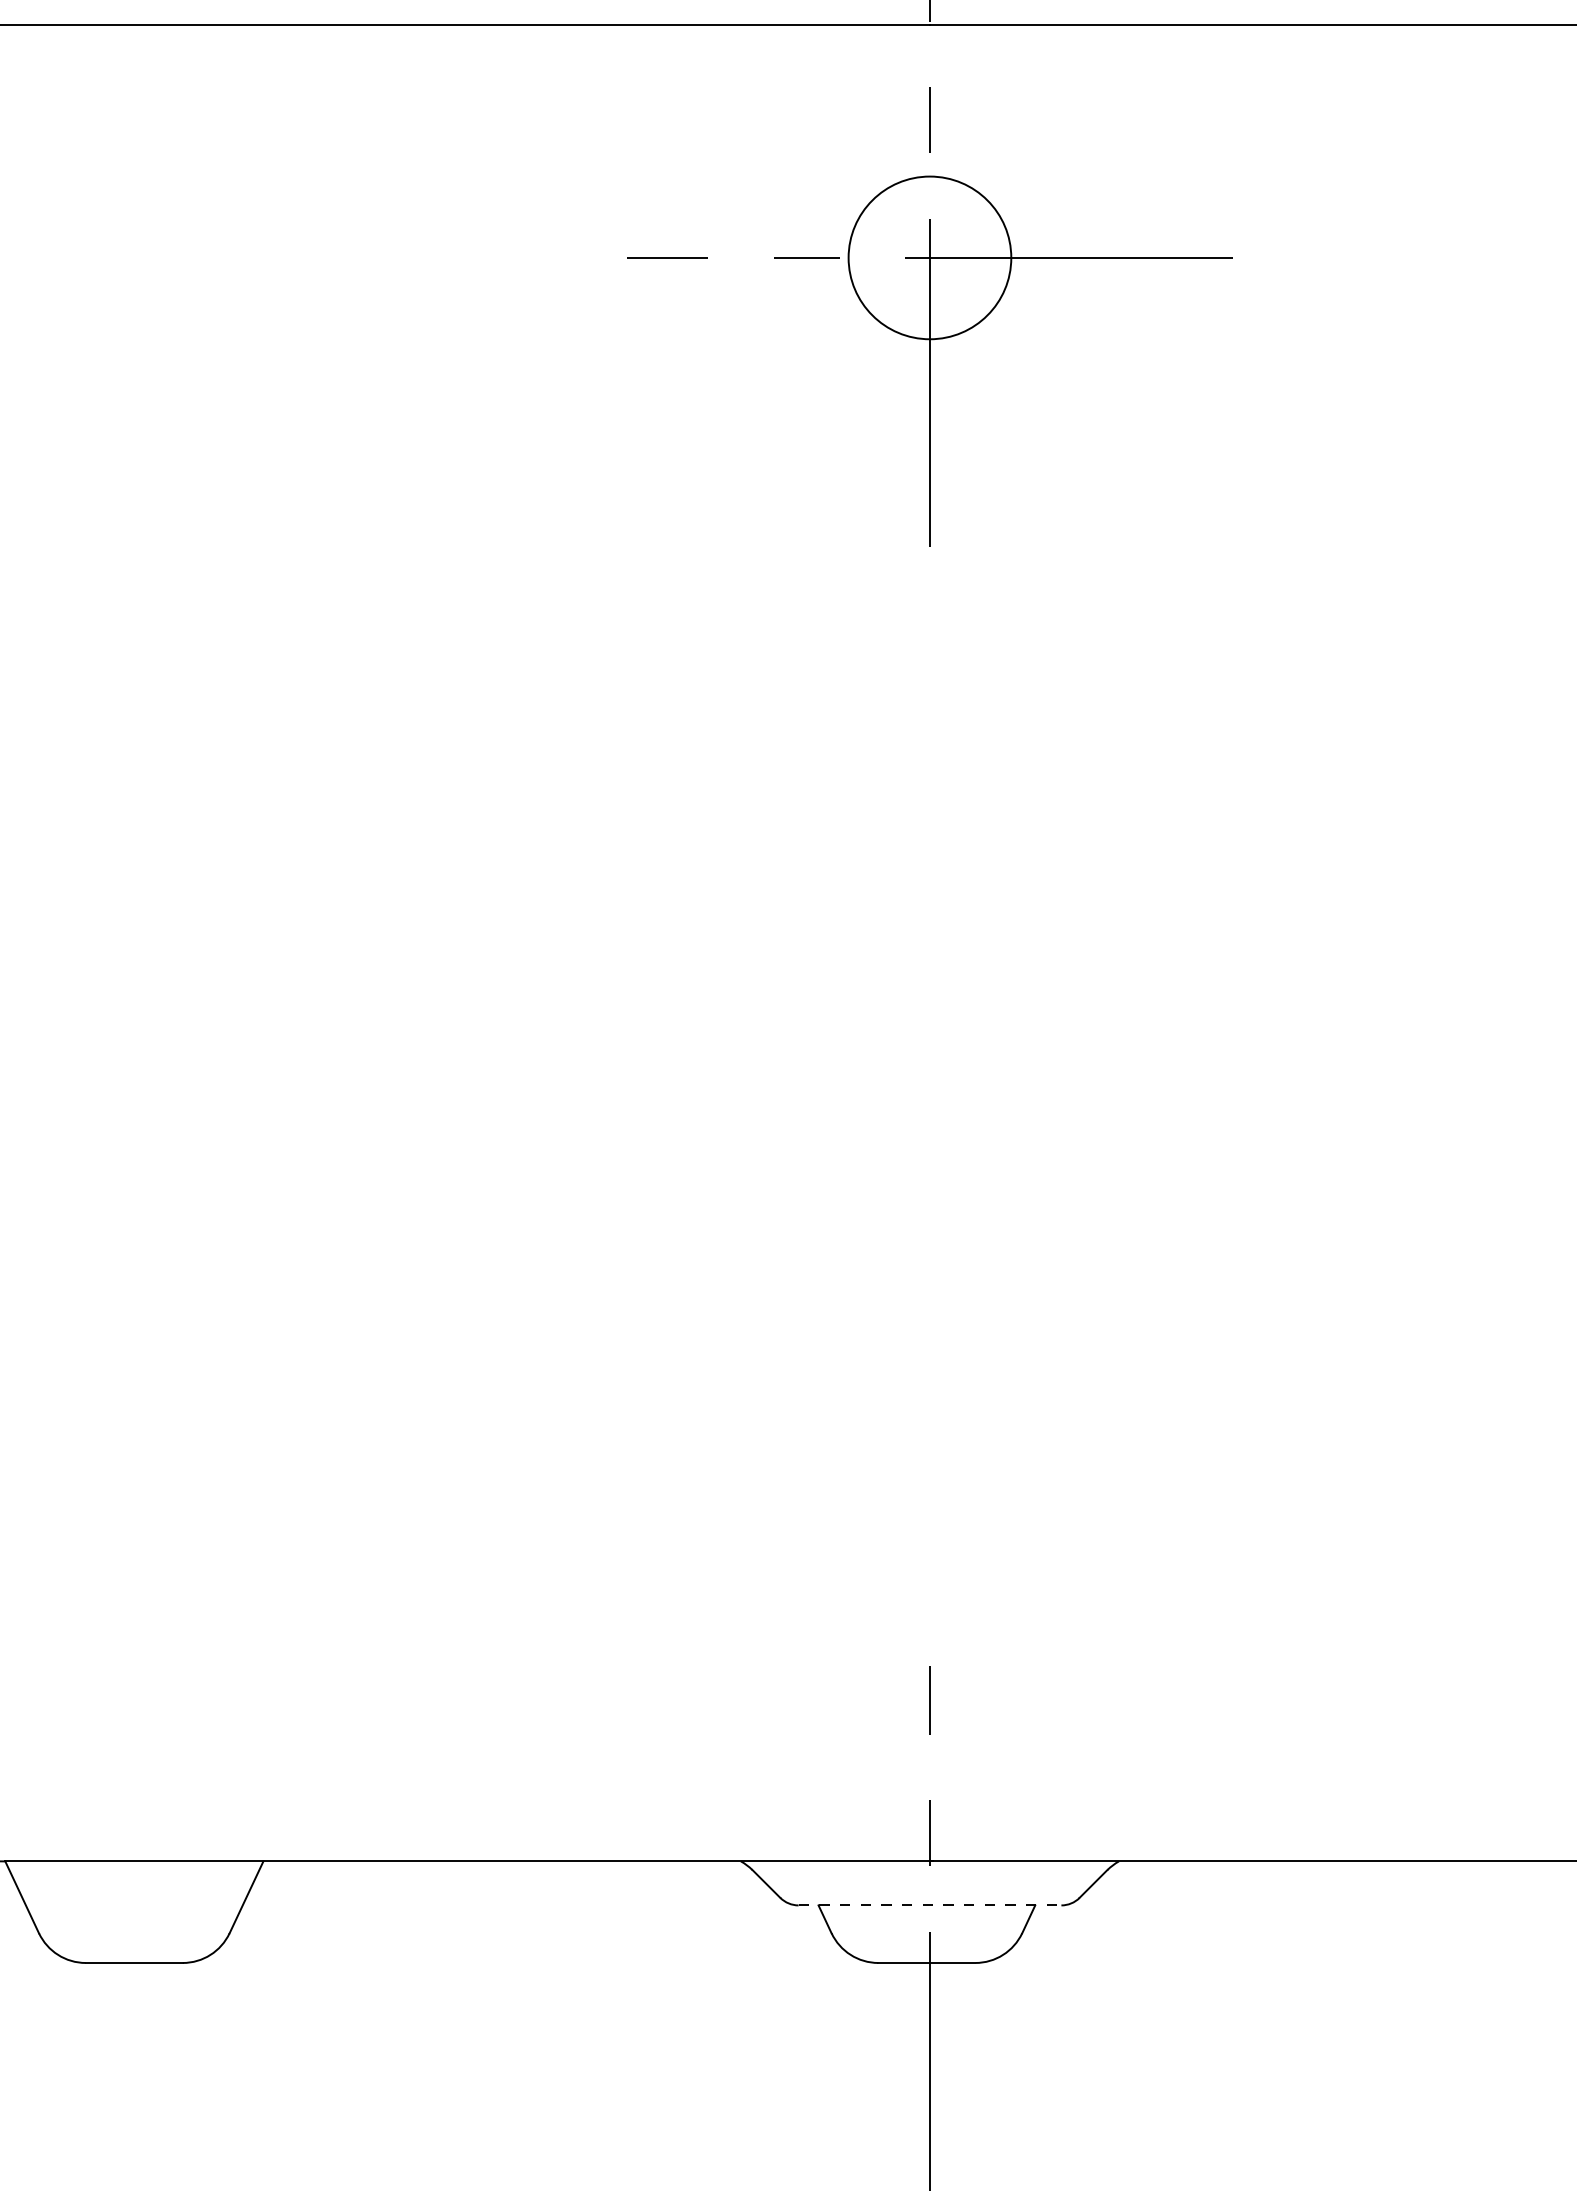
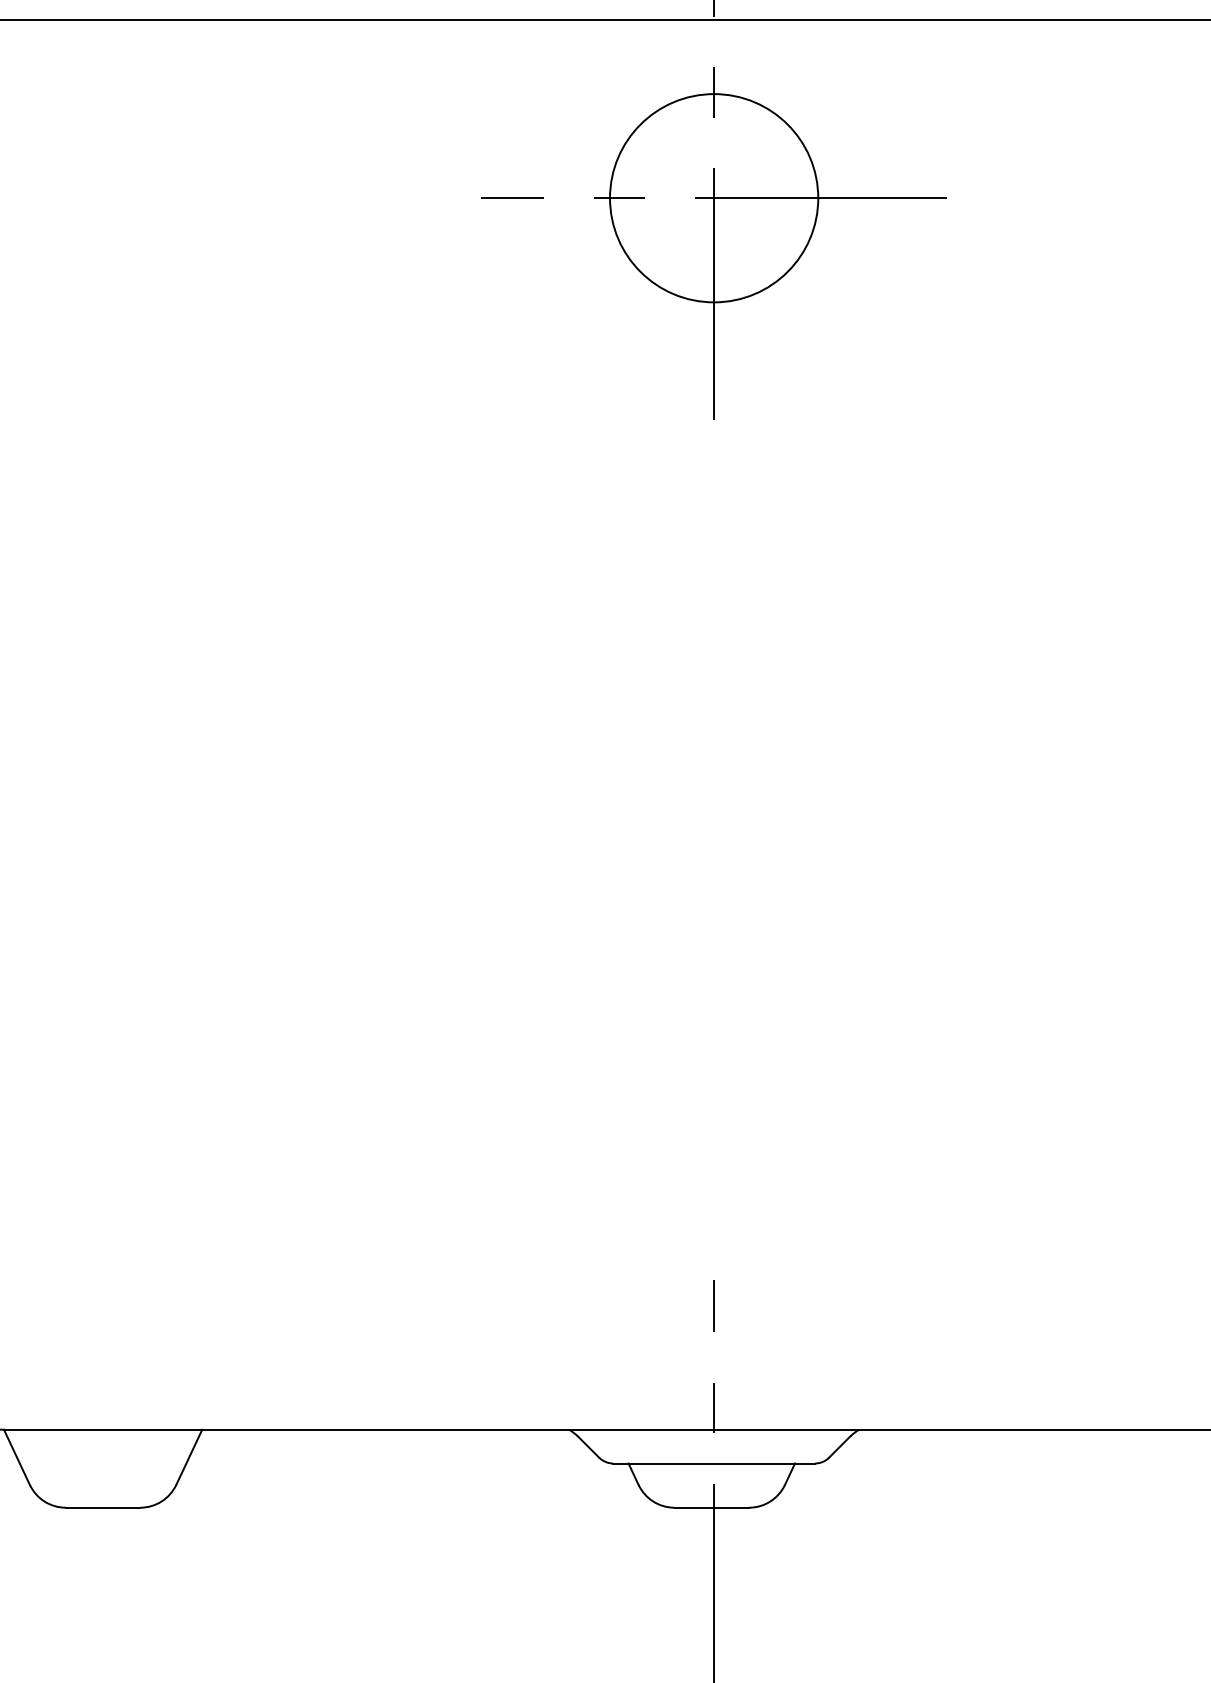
circle: (929, 257) -> (713, 197), size x1.67
line: (930, 1905) -> (714, 1463), dashed -> solid

